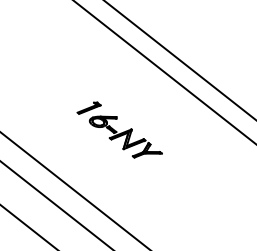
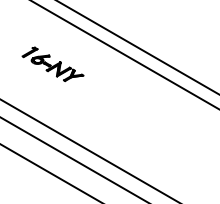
part: (119, 130) -> (52, 64), moved

